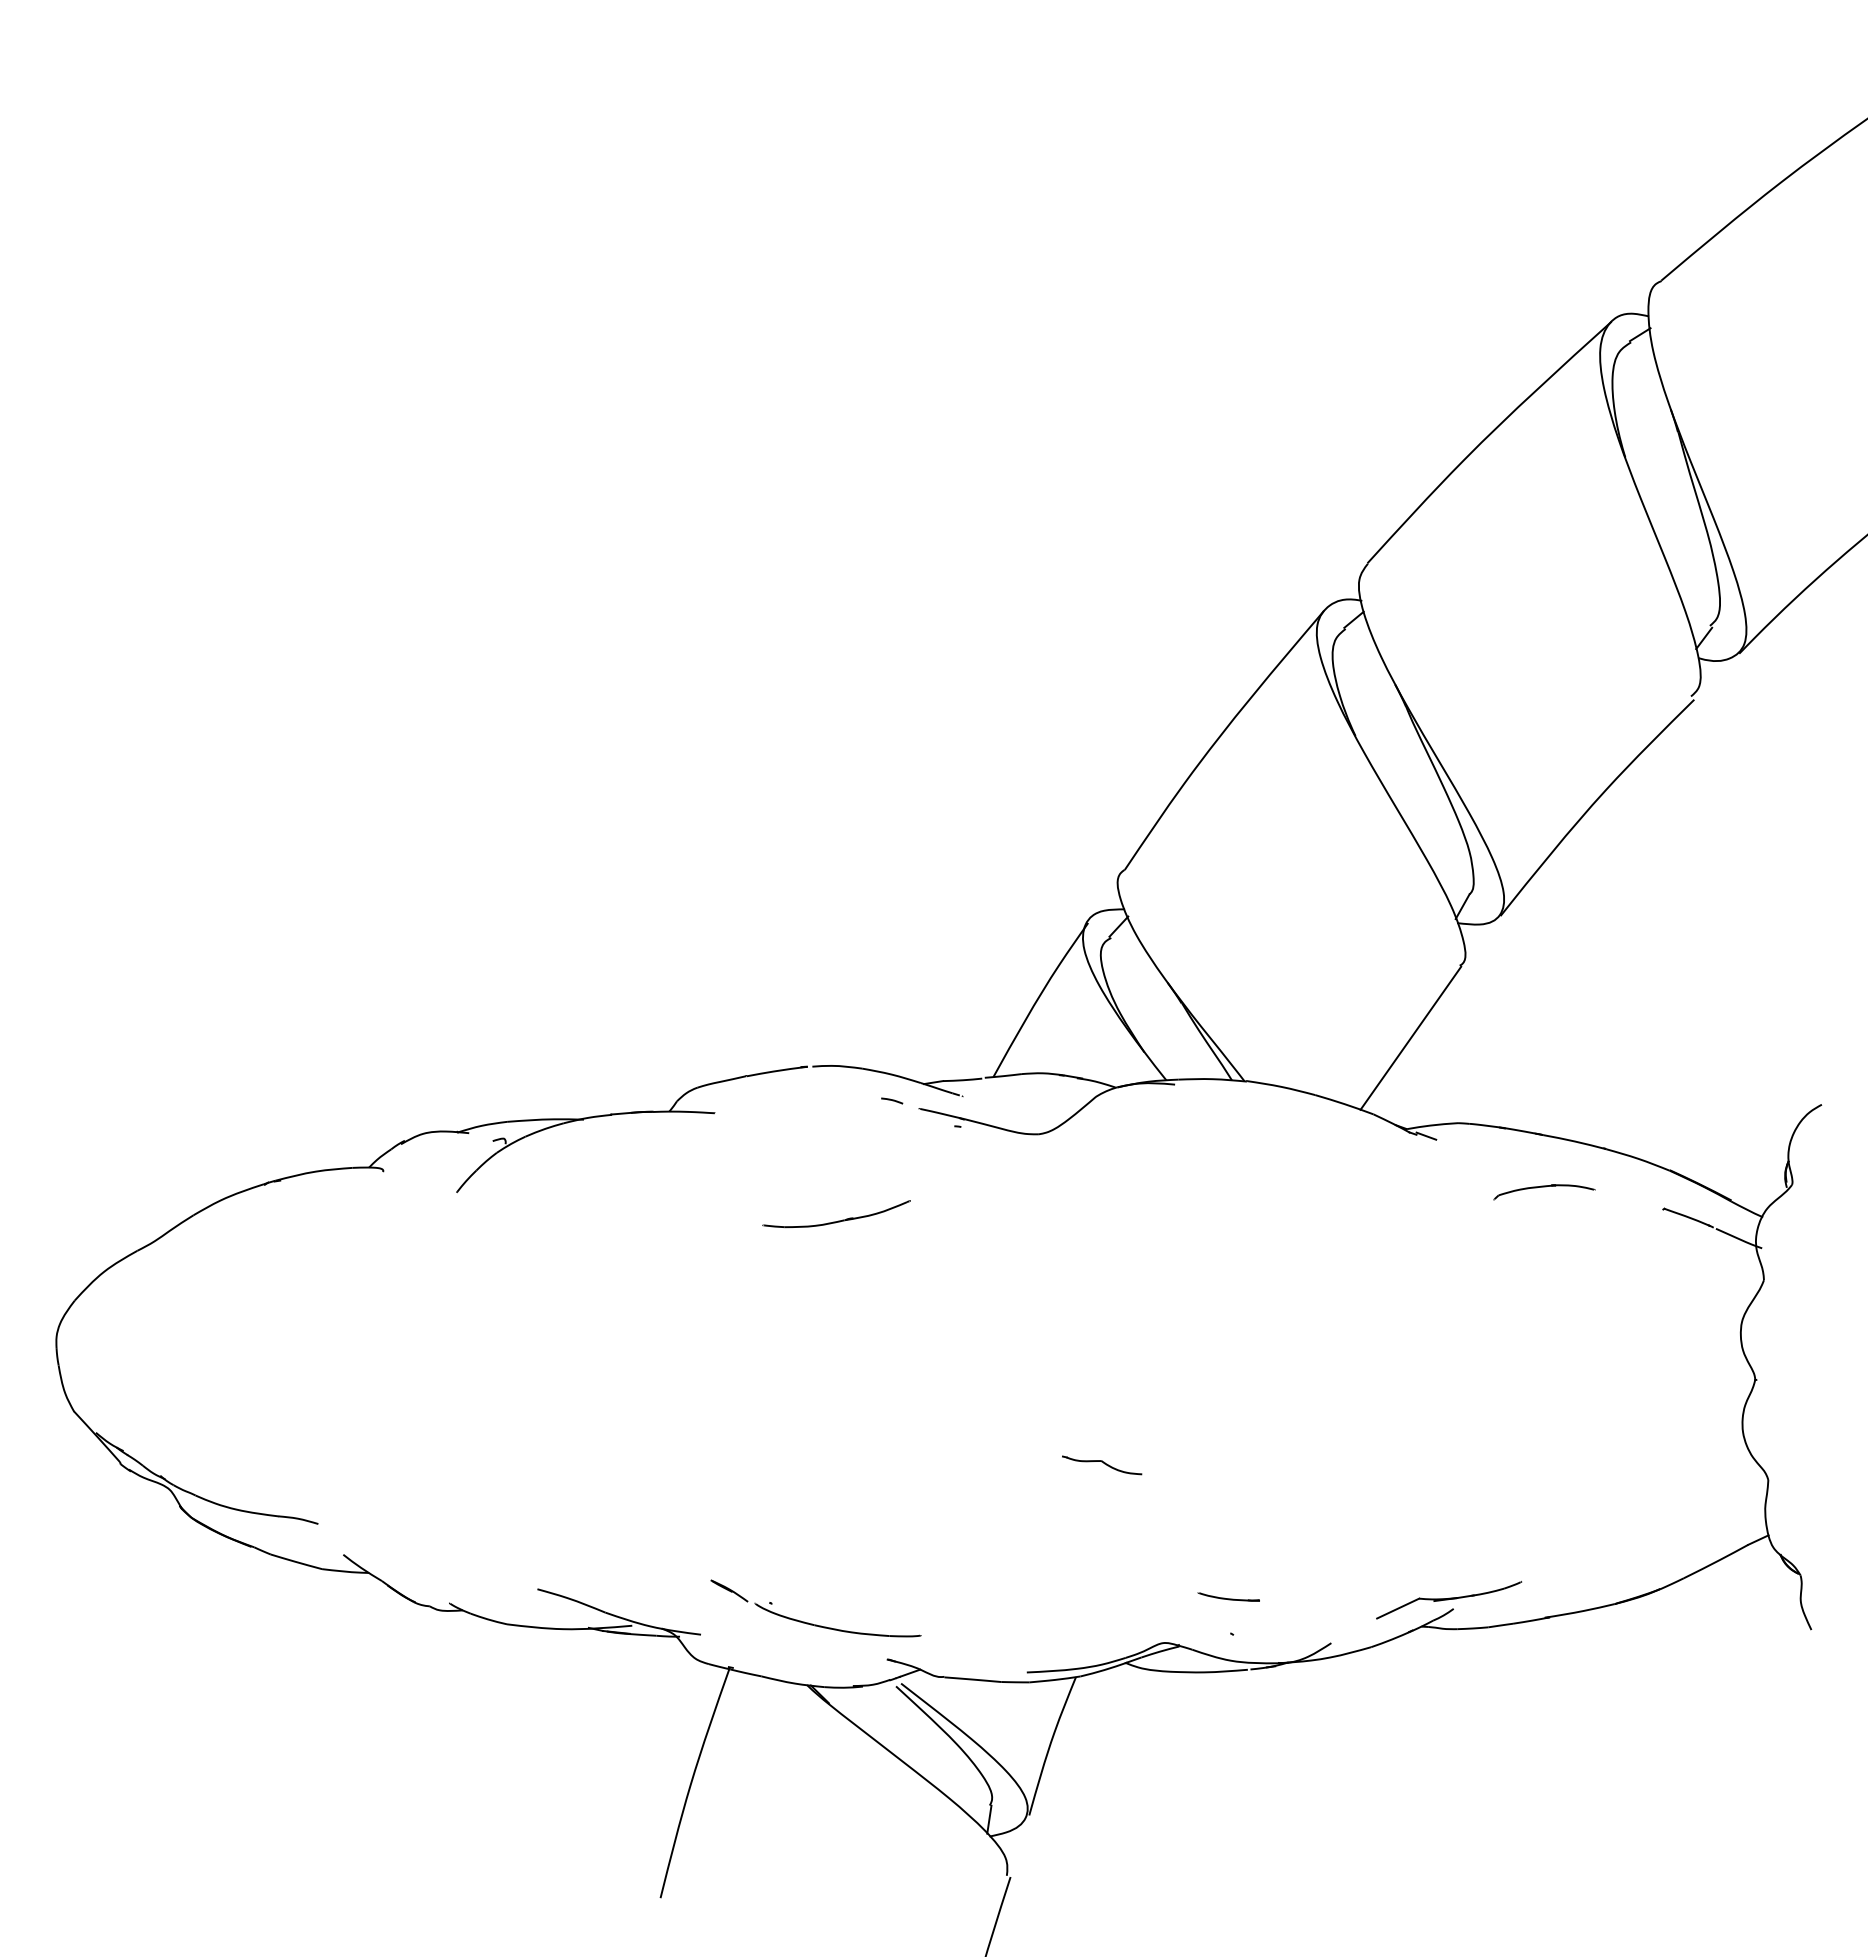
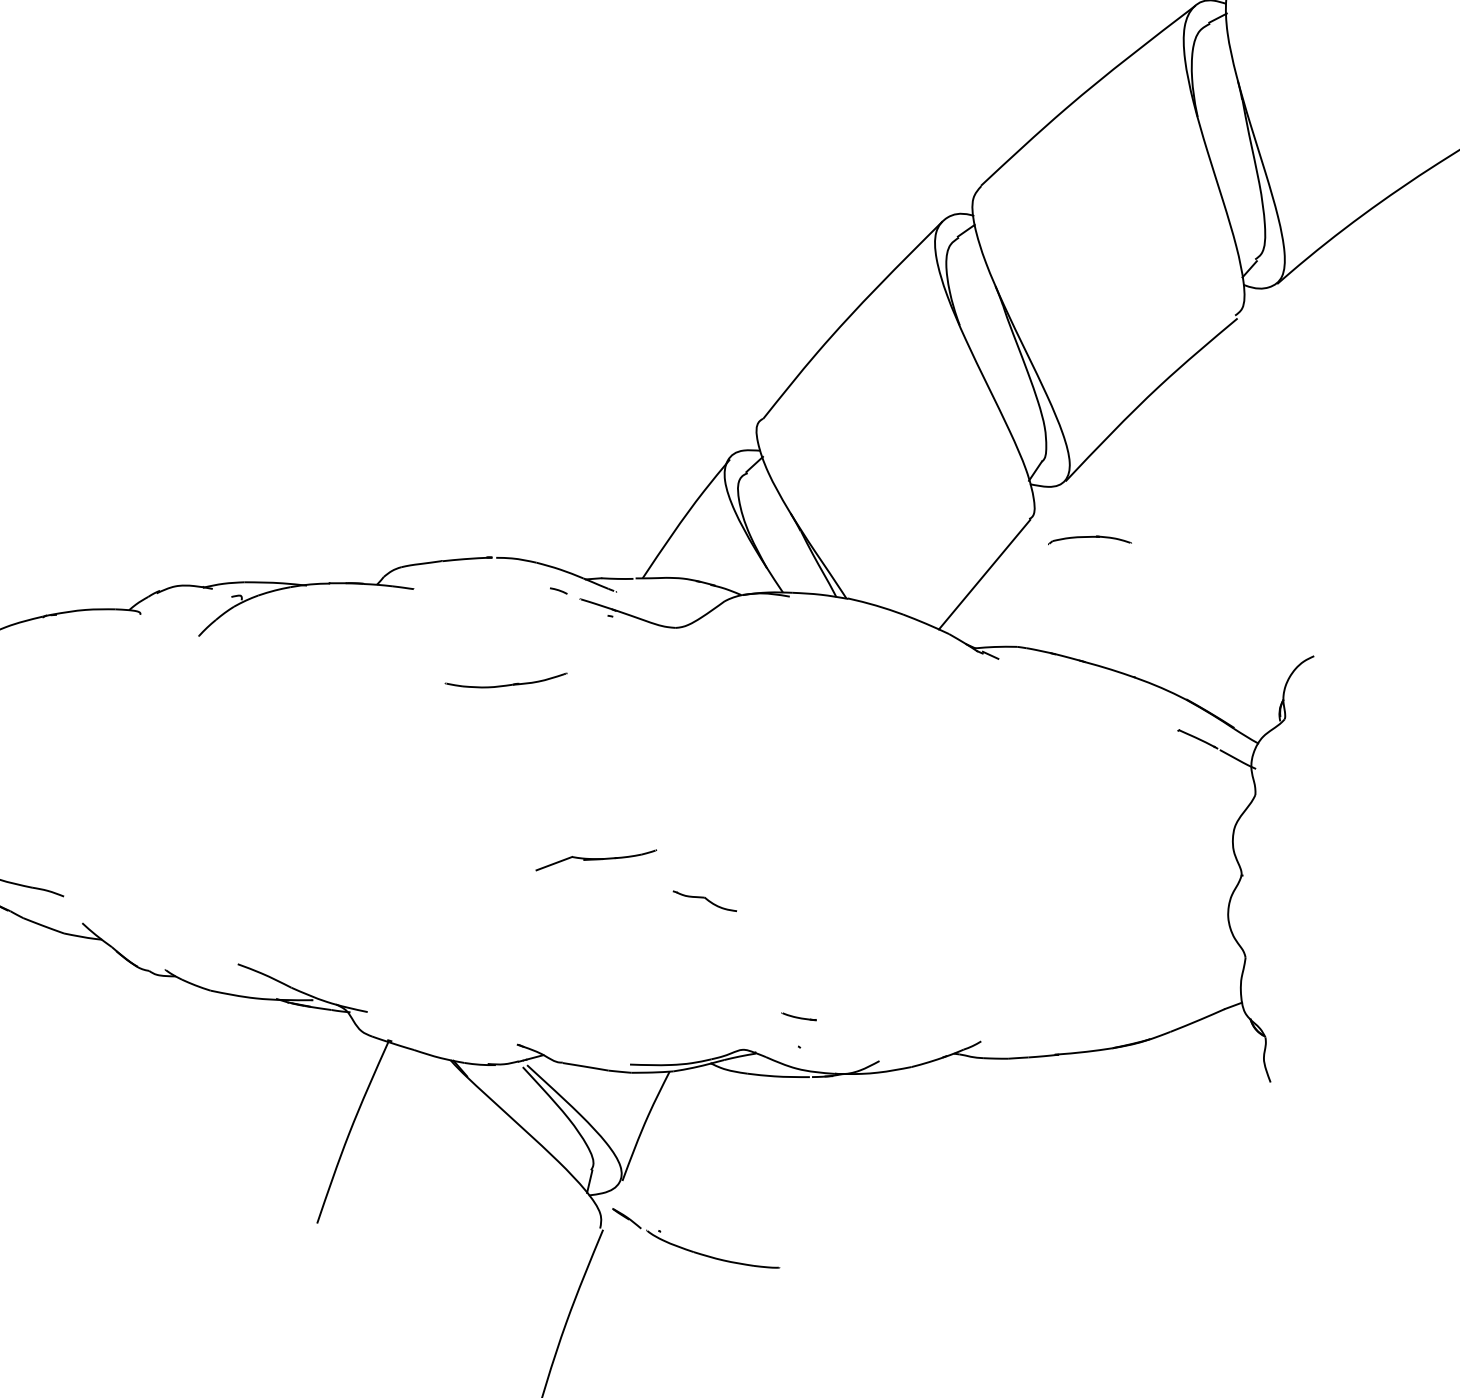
part: (1544, 1192) -> (1090, 541), moved
part: (1228, 1596) -> (799, 1016), size x0.7
part: (1449, 1600) -> (596, 860), moved
part: (812, 1623) -> (692, 1250), moved

